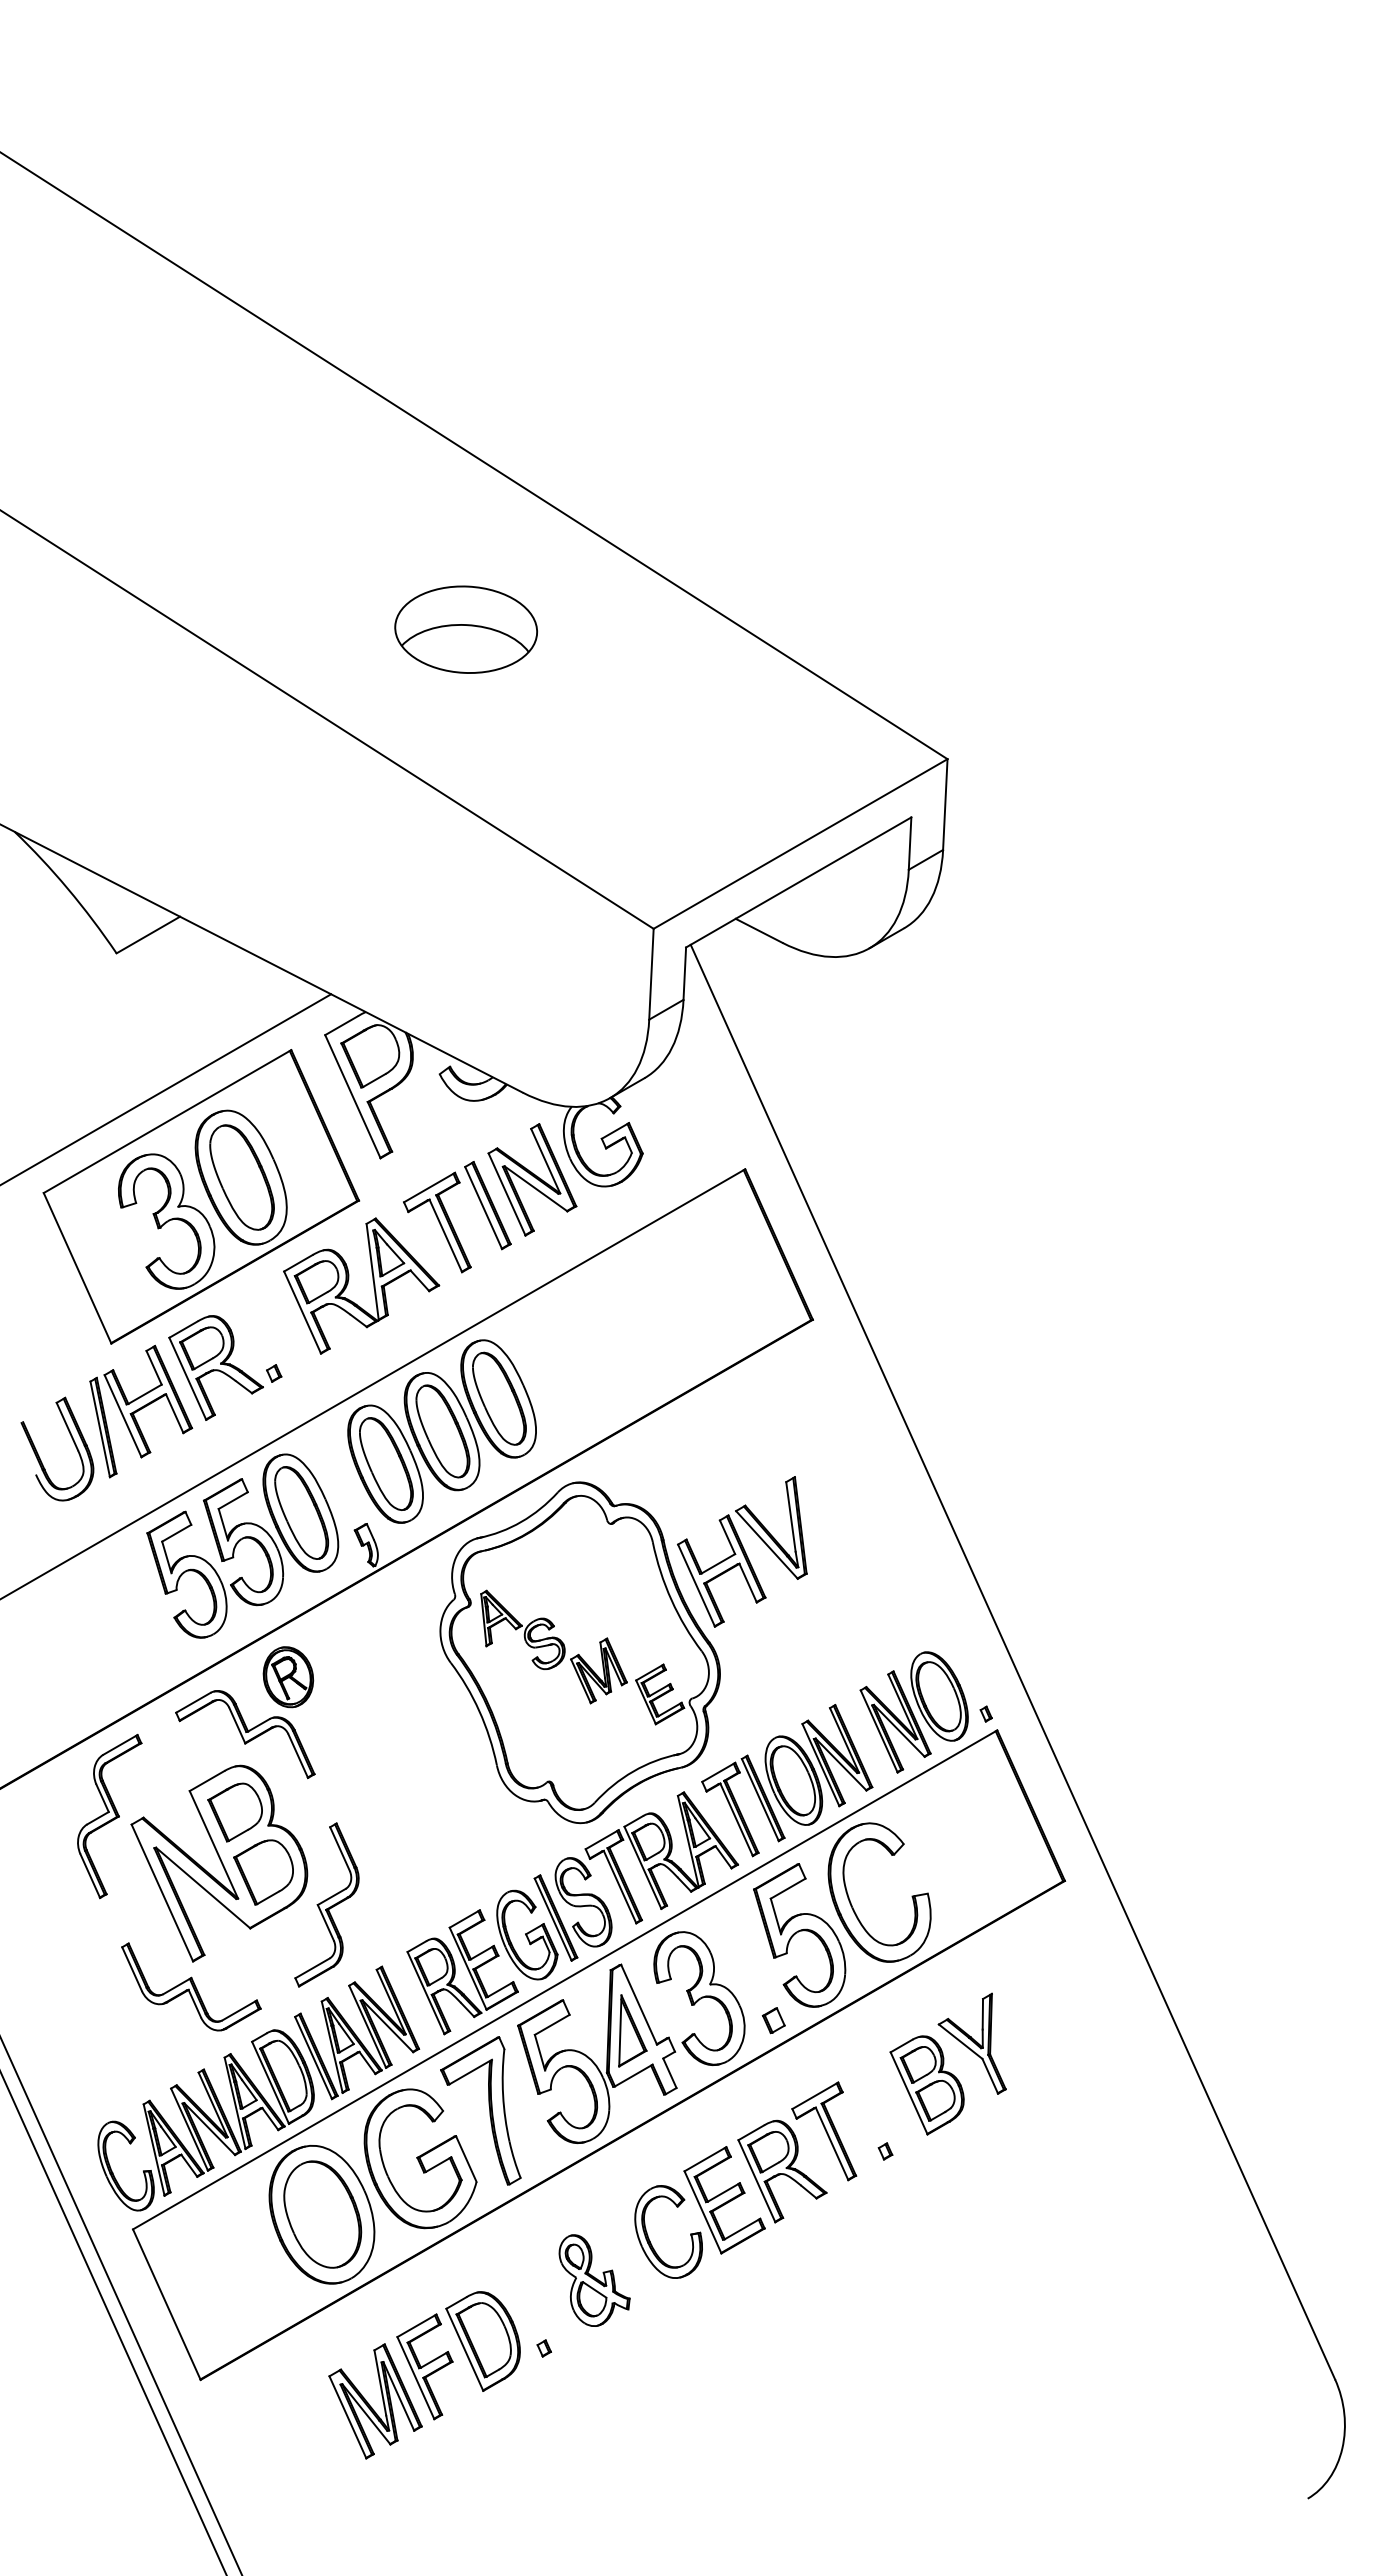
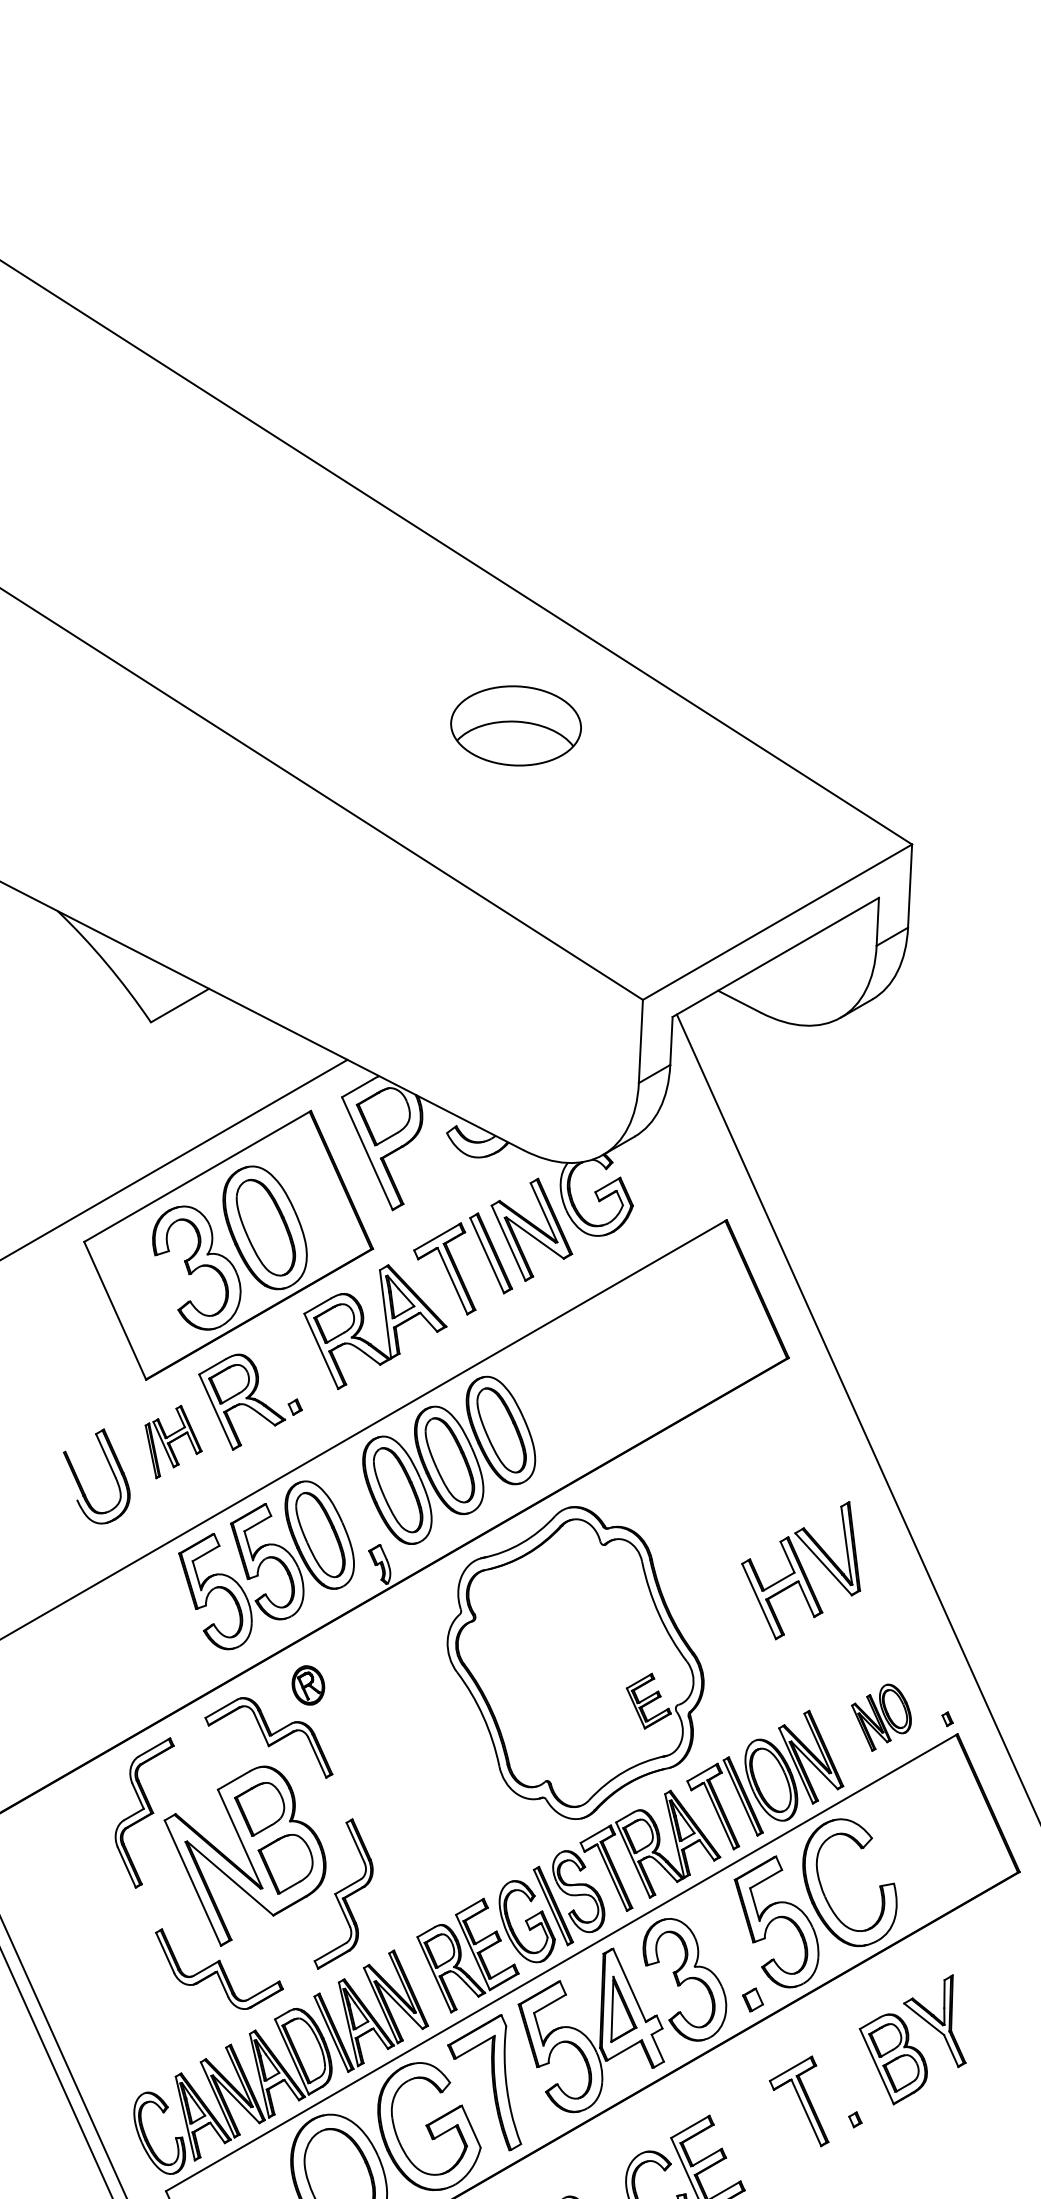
part: (465, 629) -> (515, 725), moved
part: (141, 1411) -> (173, 1442), size x0.6
part: (742, 1551) -> (801, 1570), moved
part: (553, 1646) -> (551, 1657), removed
part: (288, 1677) -> (308, 1685), size x0.7
part: (913, 1712) -> (880, 1717), size x0.6
part: (782, 2171) -> (760, 2138), removed

